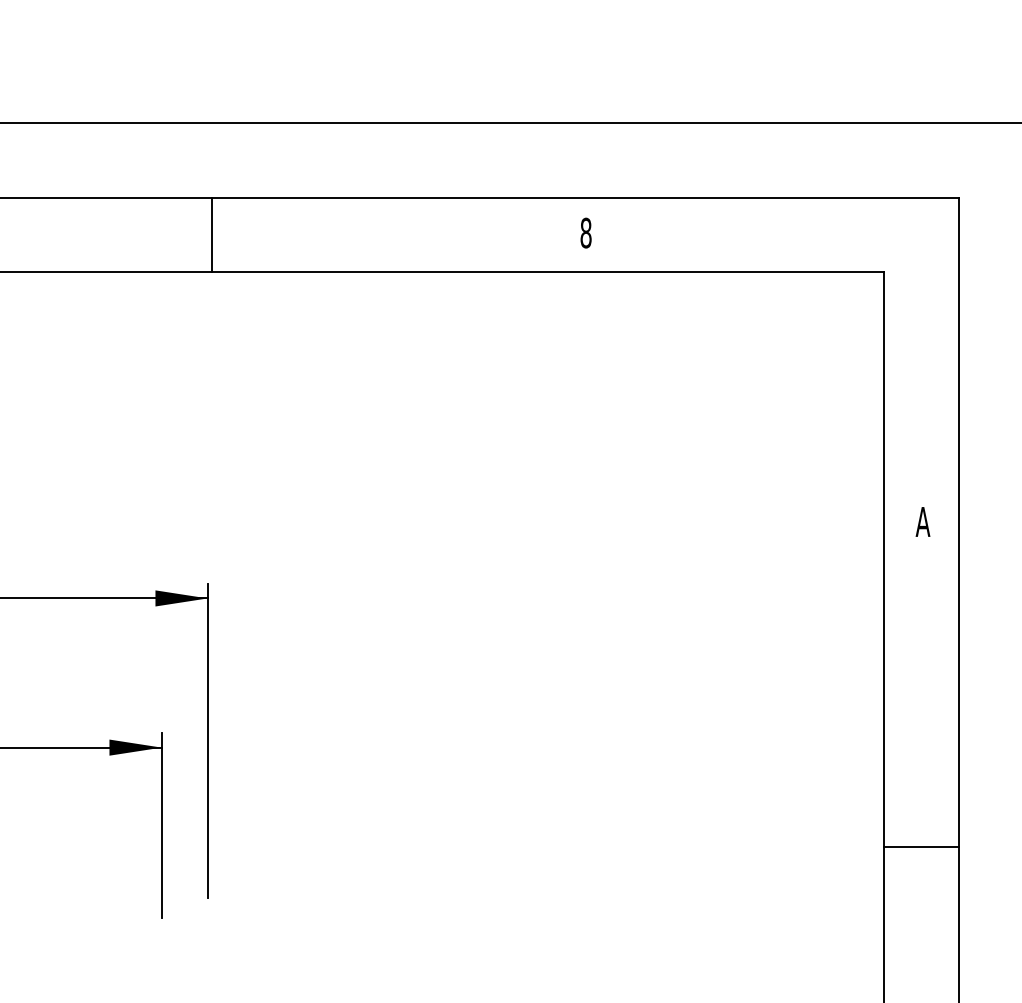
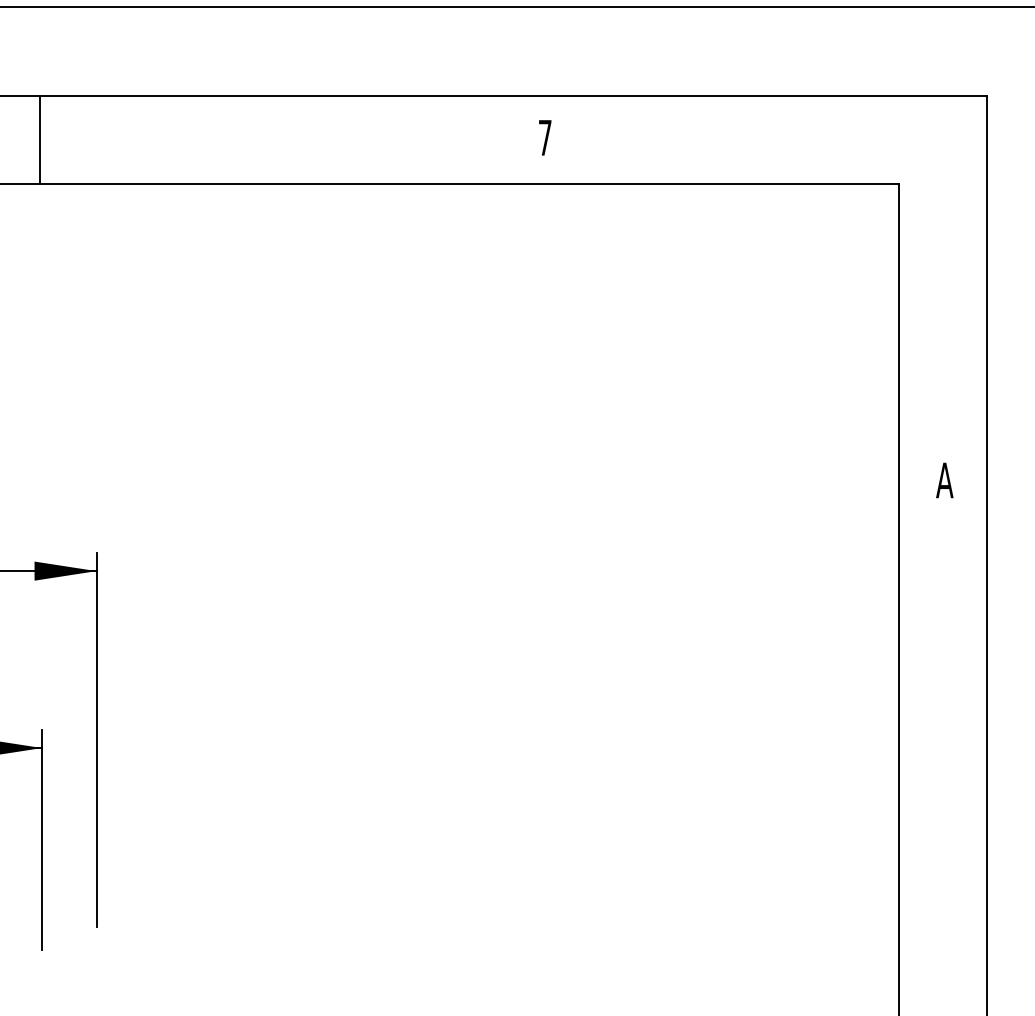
text: (585, 232) -> (544, 137), 8 -> 7
line: (212, 234) -> (40, 139), moved
line: (921, 847) -> (943, 866), removed

